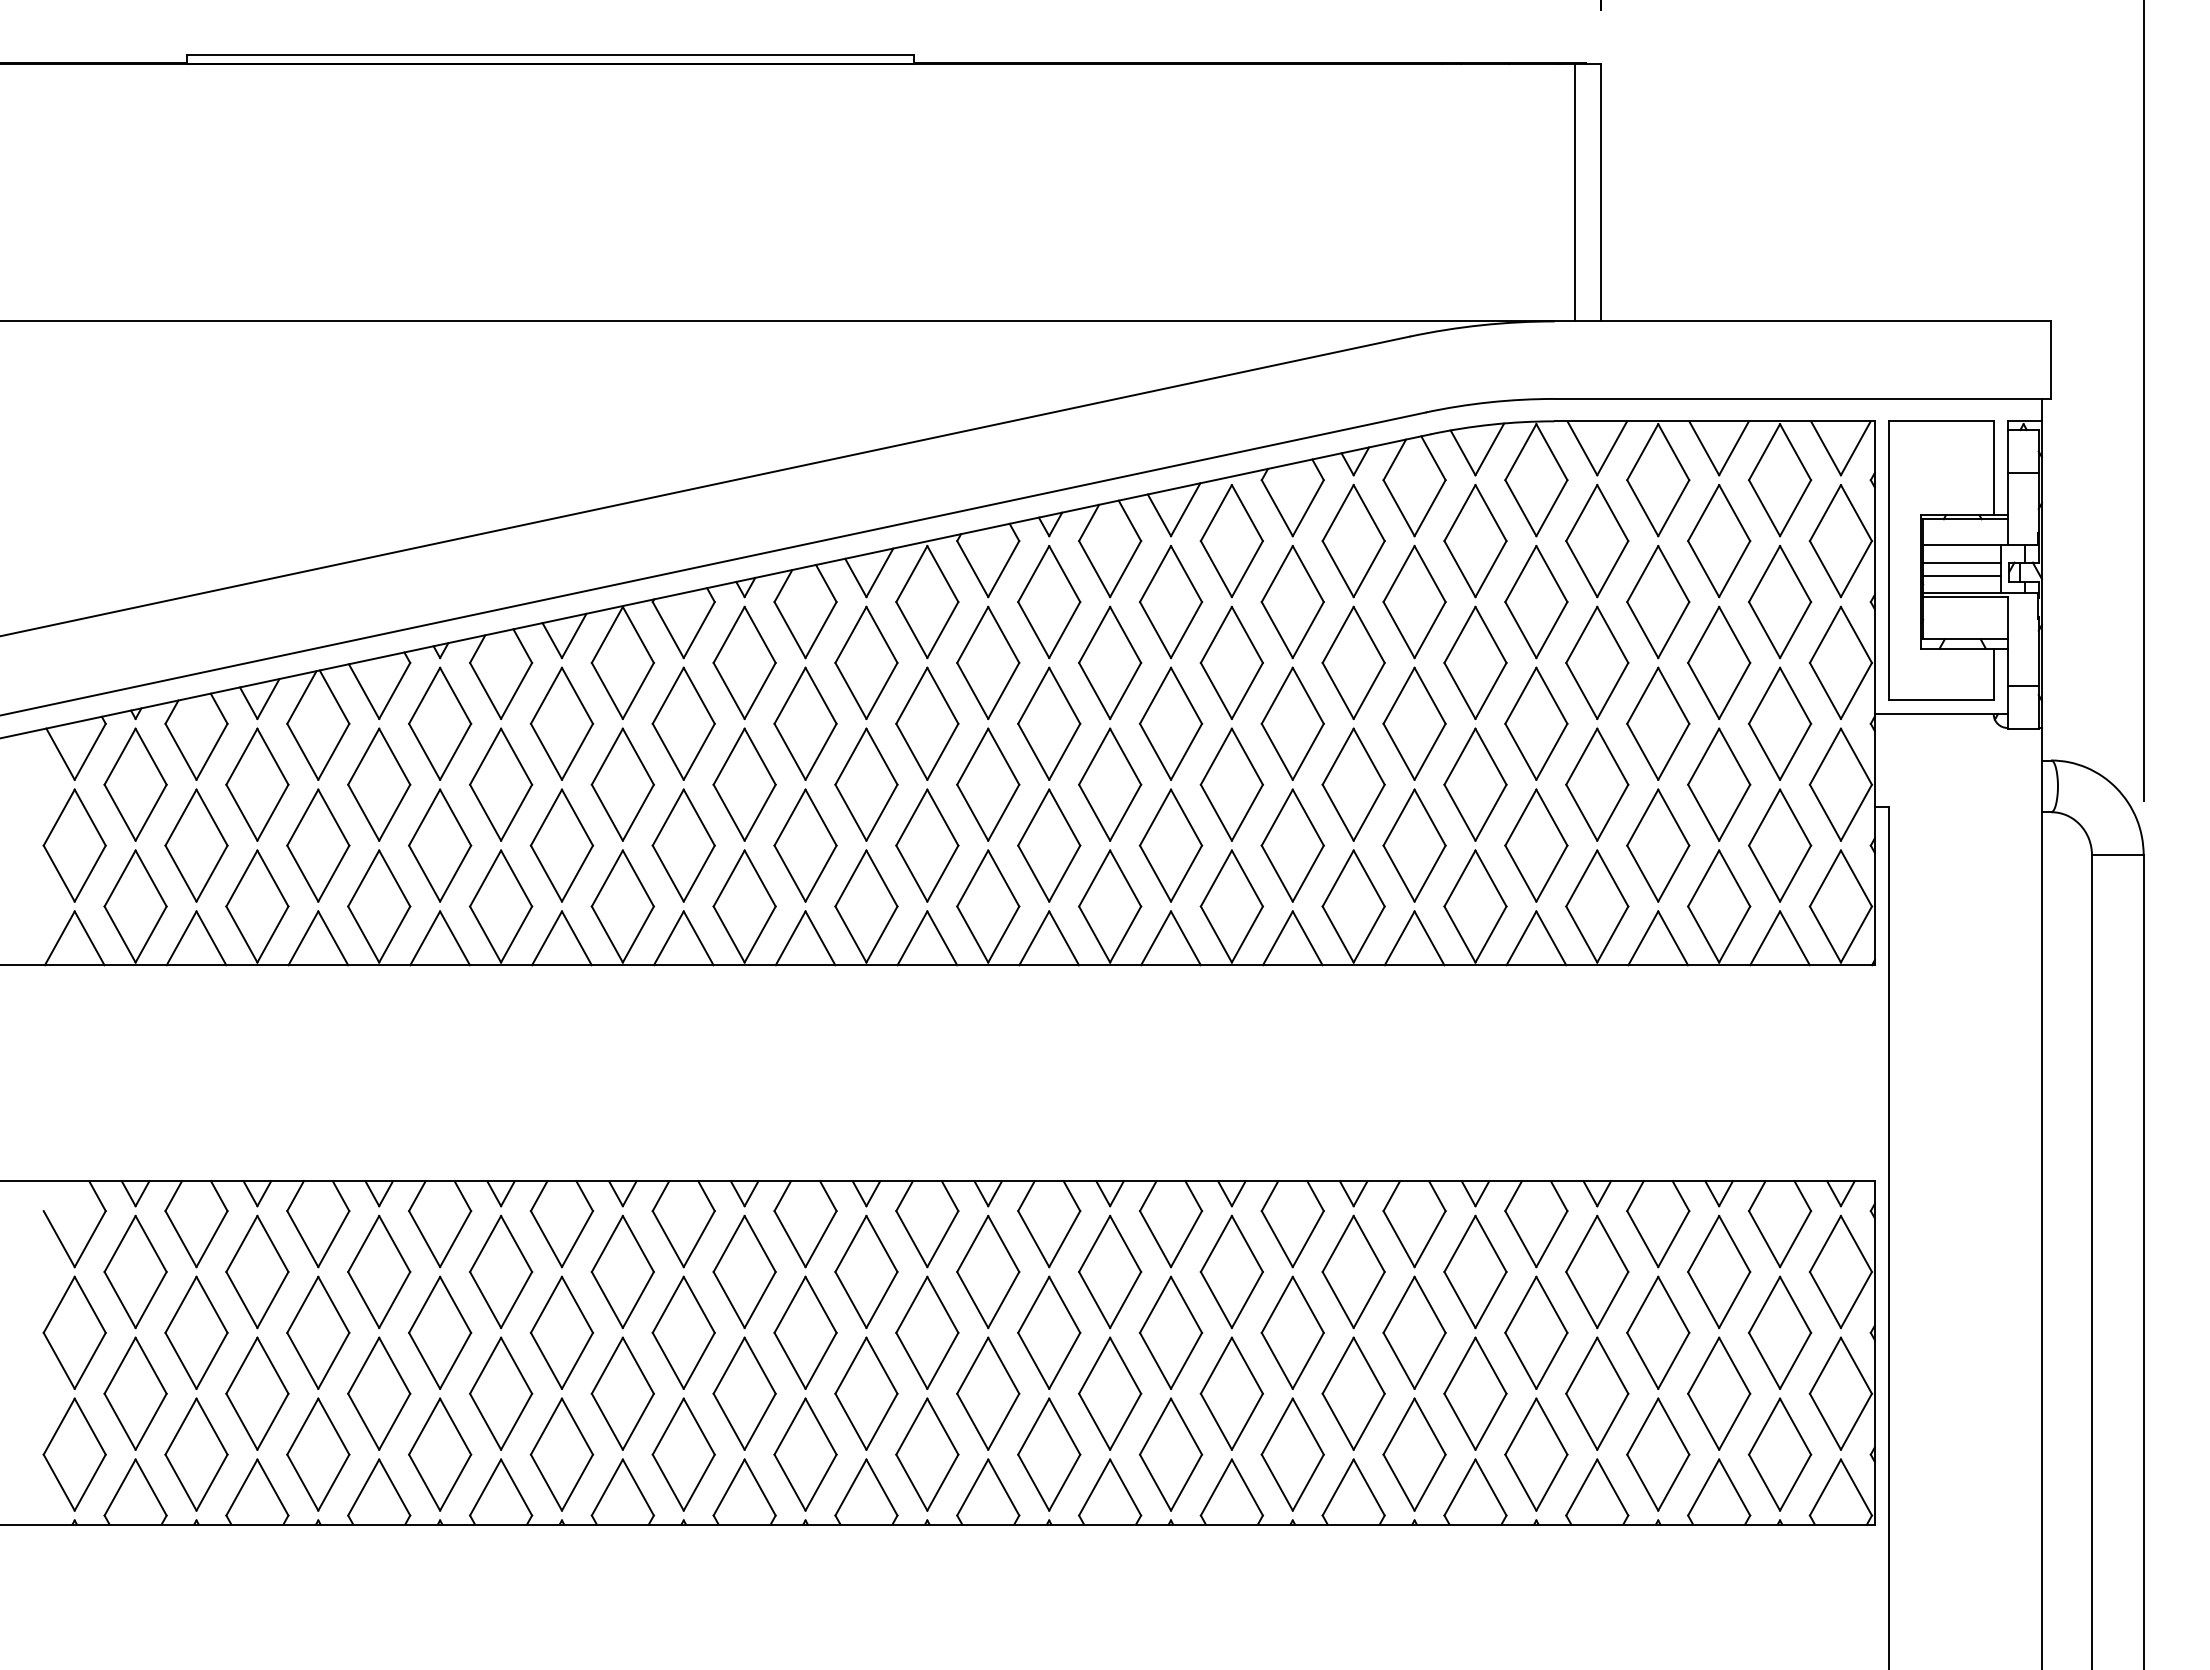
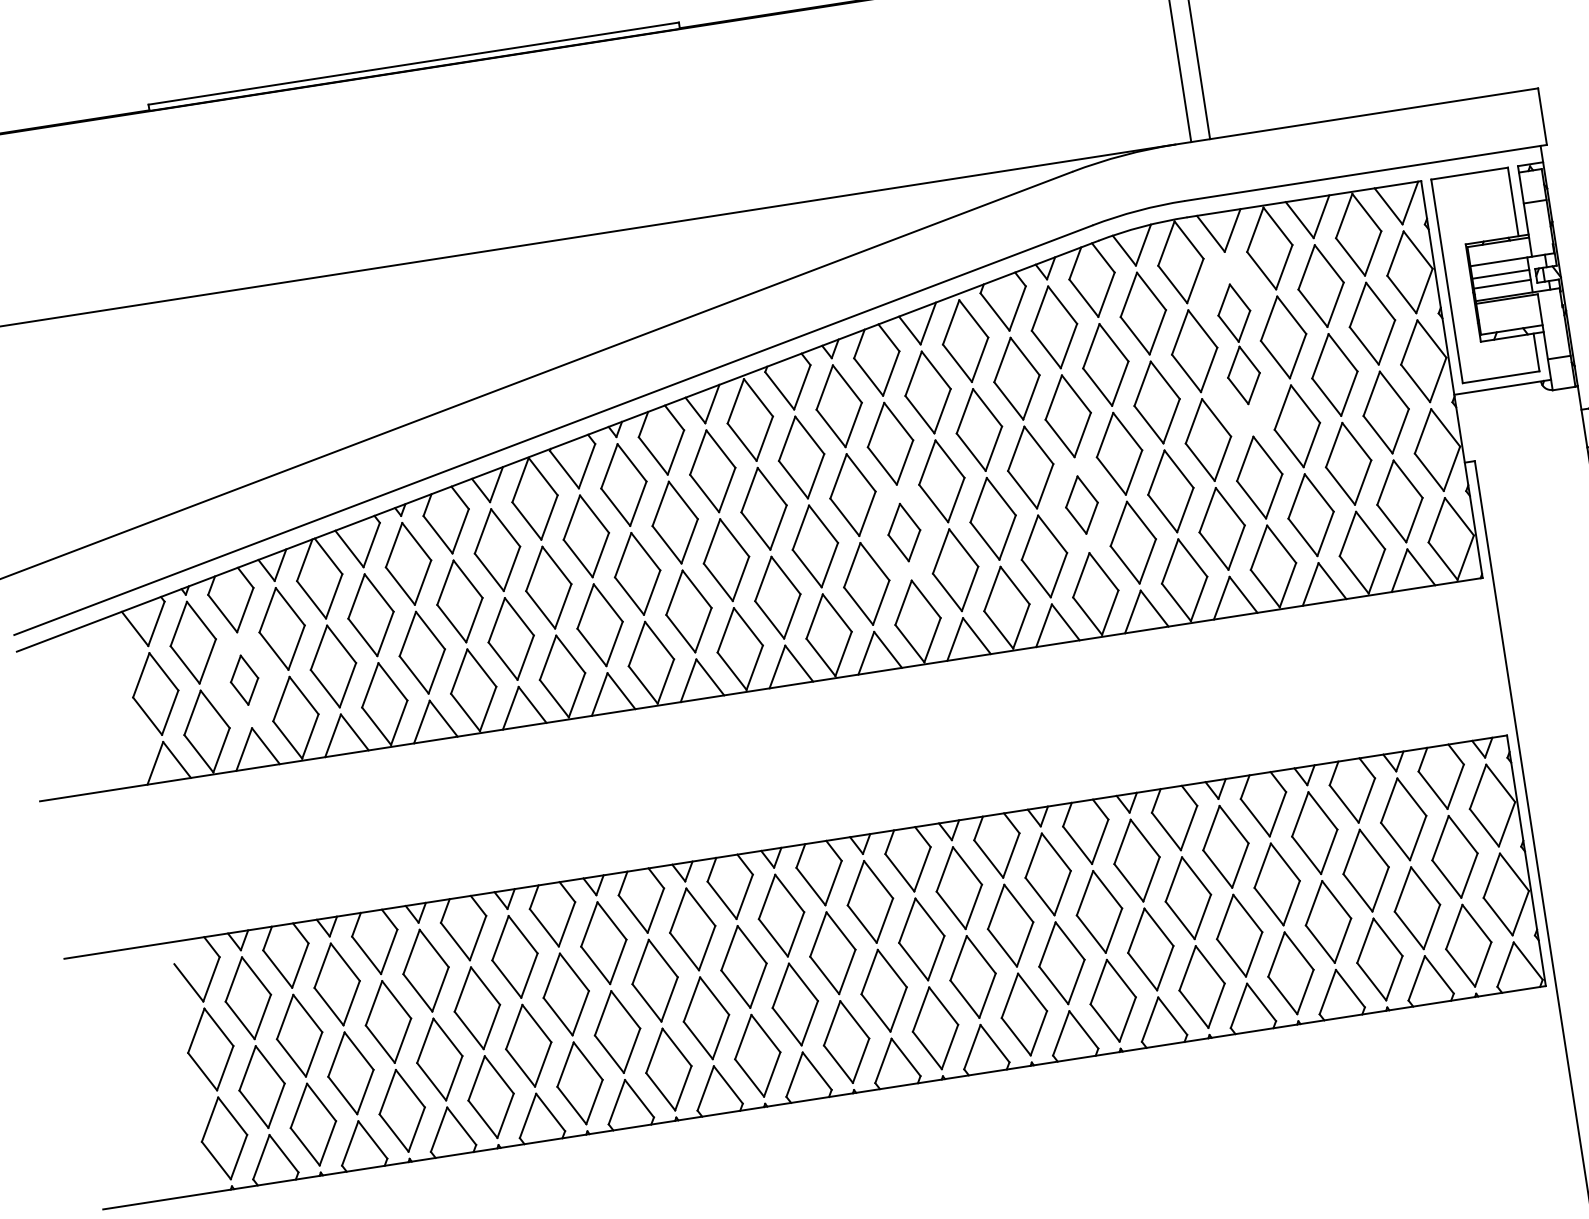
part: (1597, 601) -> (1239, 343), size x0.7
part: (1110, 784) -> (904, 532), size x0.7
part: (1353, 784) -> (1081, 504), size x0.7
part: (196, 845) -> (244, 680), size x0.6

